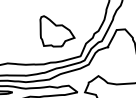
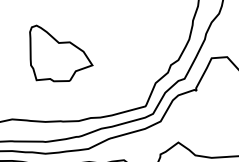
part: (57, 31) -> (61, 53), moved

